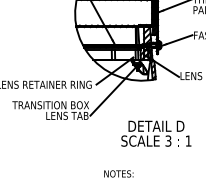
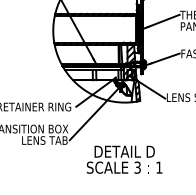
text: (156, 133) -> (124, 159), moved

